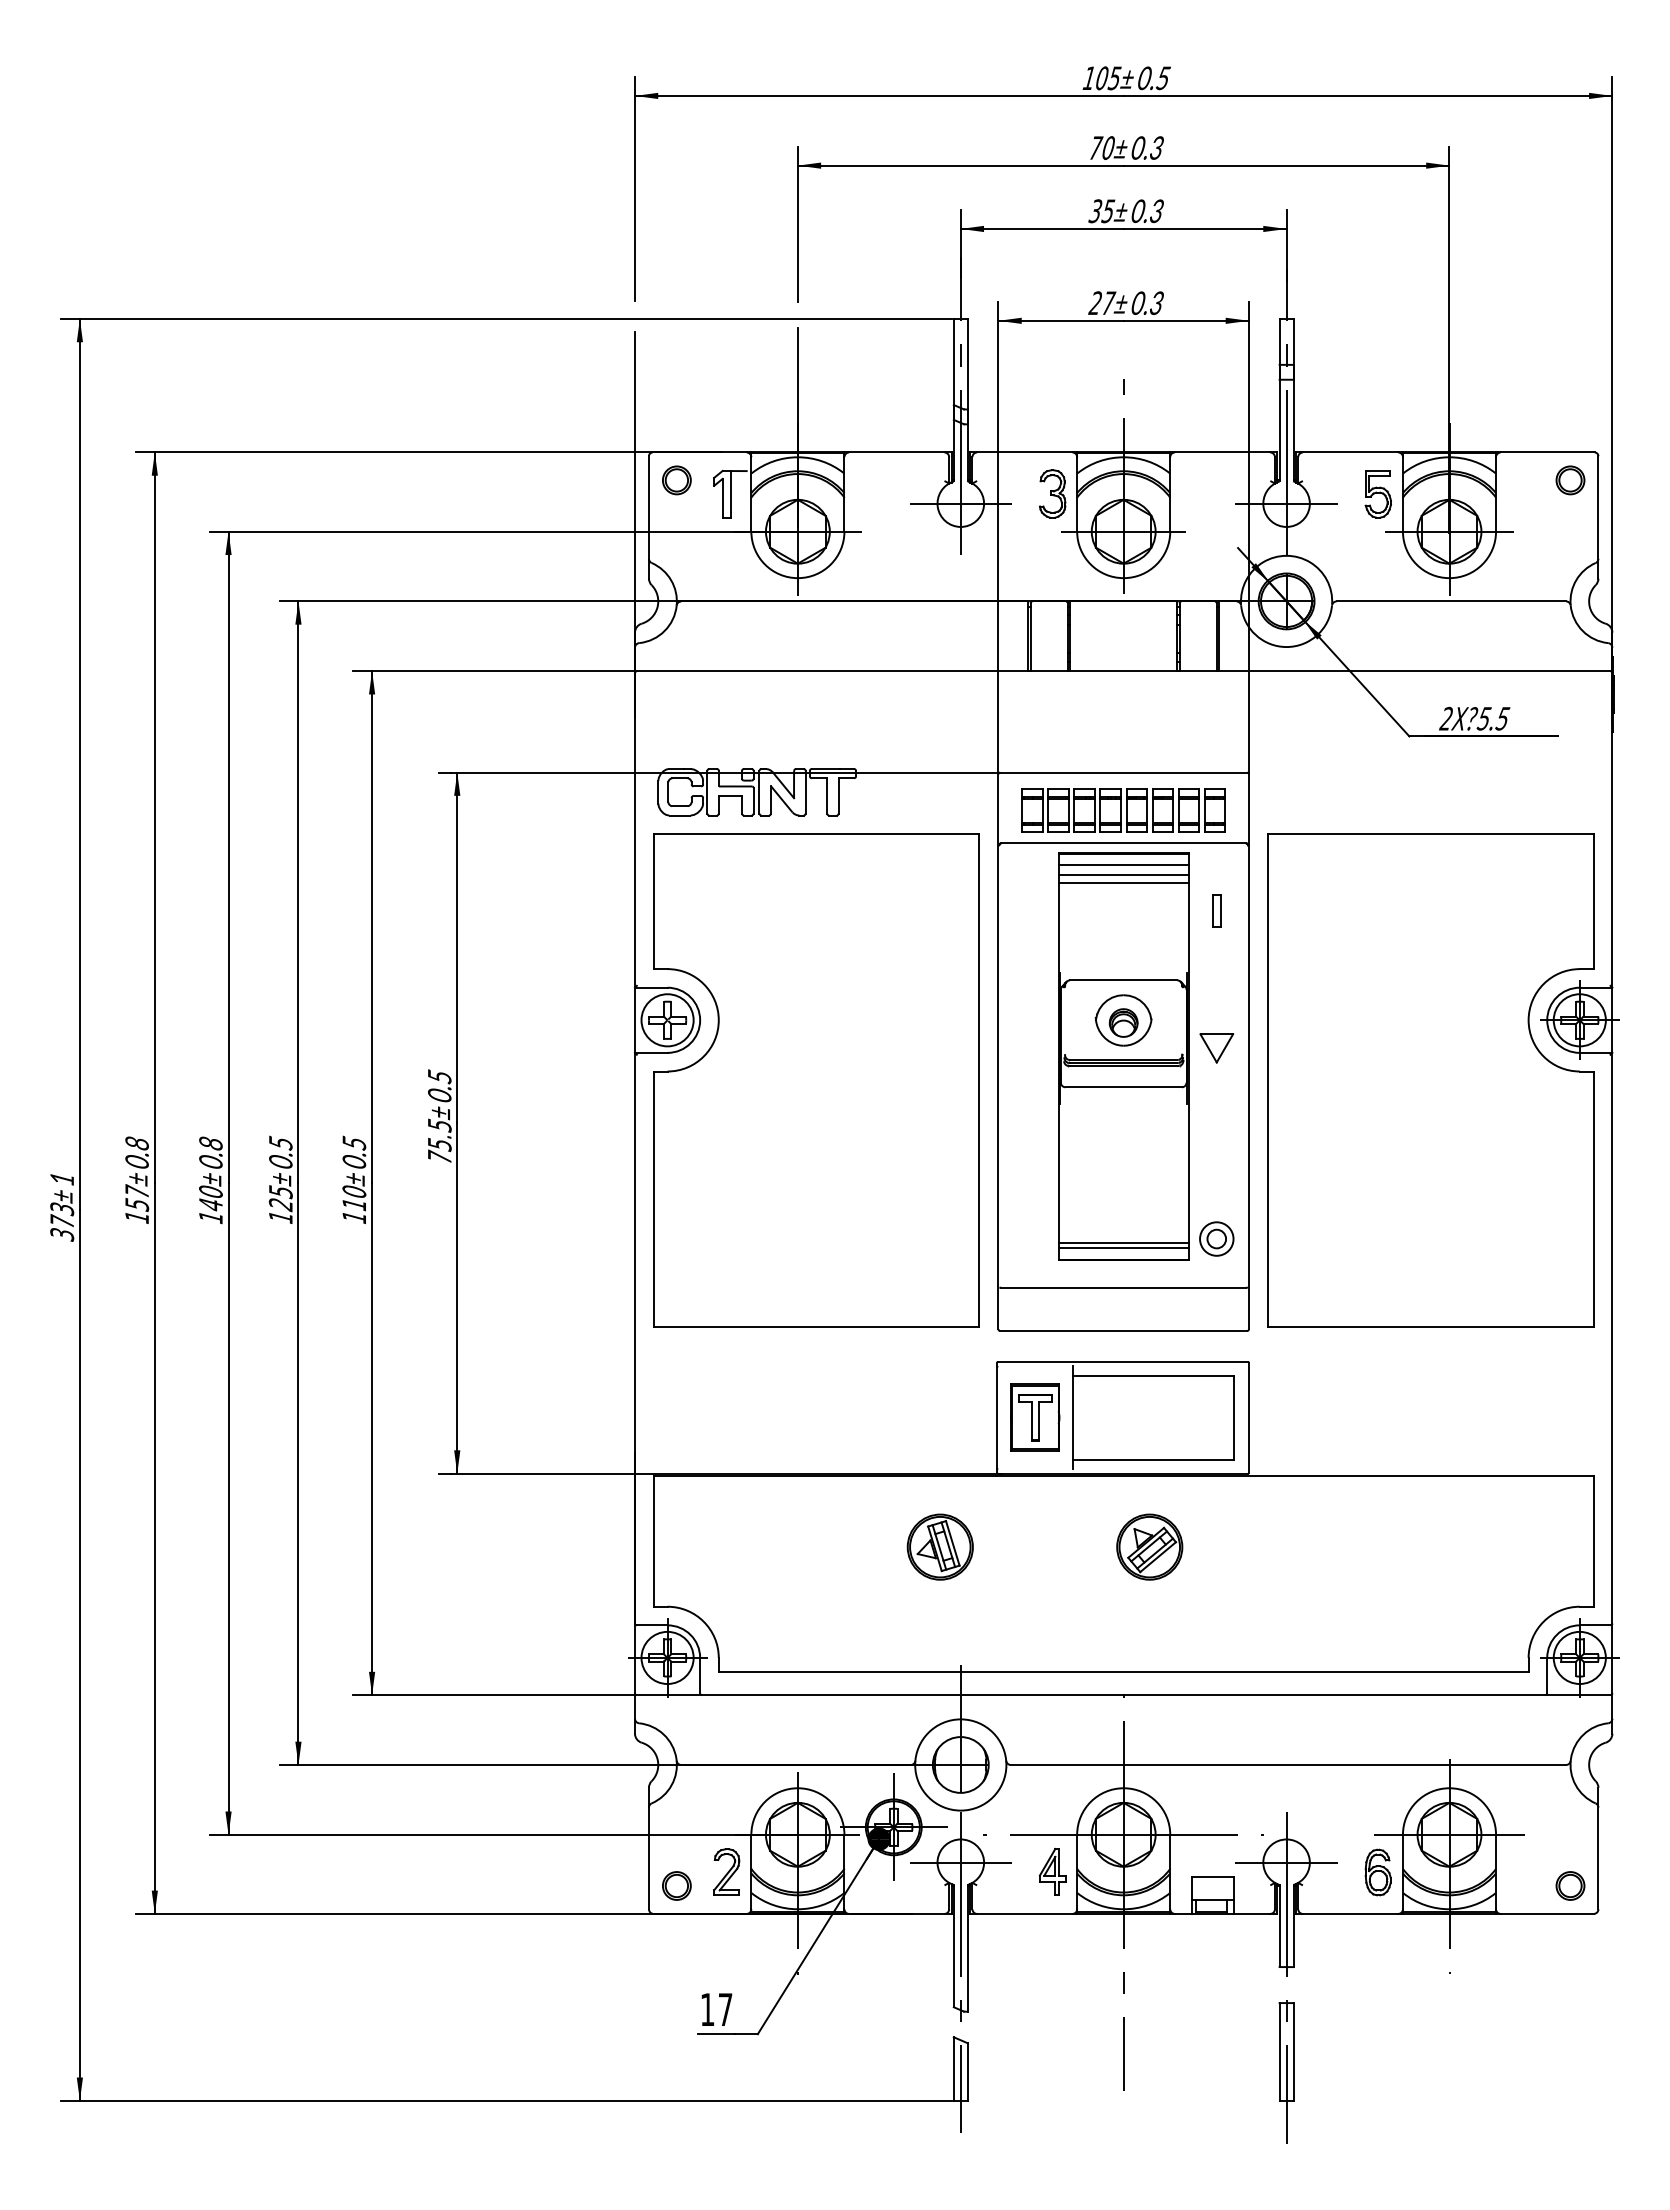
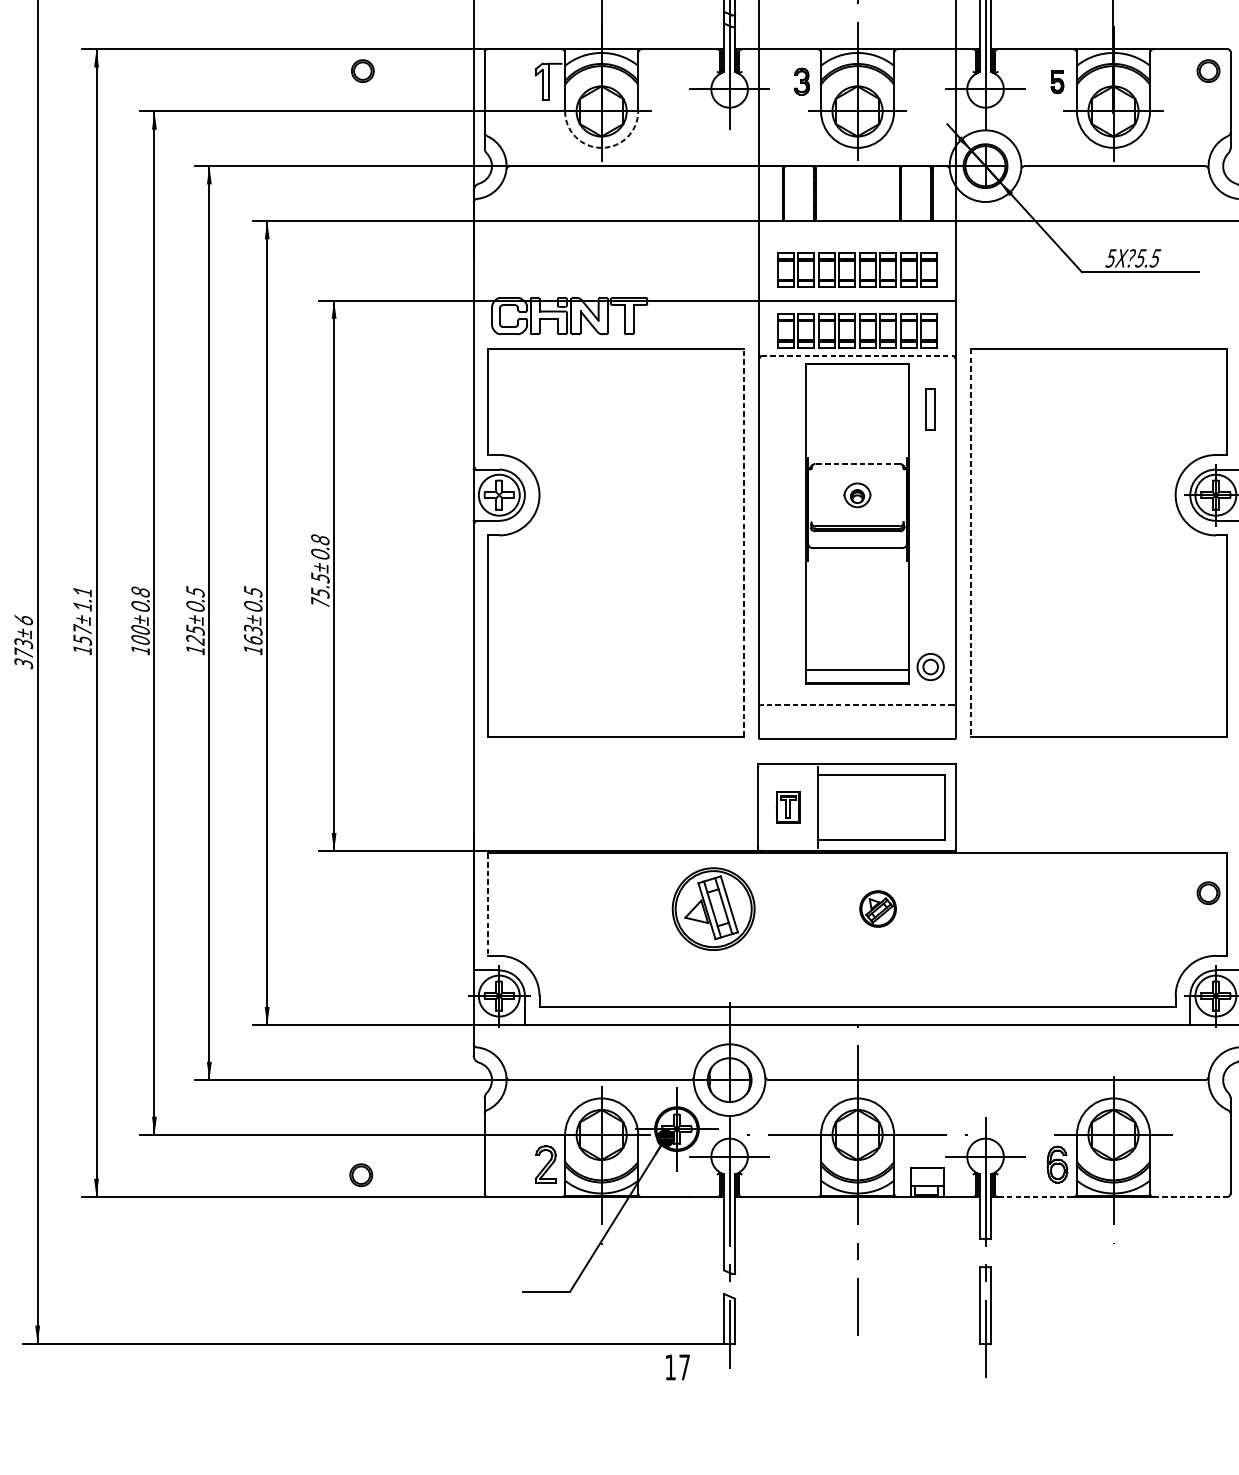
part: (676, 480) -> (362, 71), moved
part: (1052, 493) -> (801, 81), size x0.7
part: (1377, 494) -> (1056, 82), size x0.6
arc: (797, 578) -> (601, 148), solid -> dashed
text: (1446, 718) -> (1111, 258), 2X -> 5X
part: (1123, 733) -> (857, 269), added
line: (1124, 843) -> (858, 356), solid -> dashed
line: (1123, 864) -> (857, 372), removed
line: (1123, 875) -> (857, 381), removed
line: (1123, 883) -> (857, 387), removed
part: (1216, 910) -> (930, 408), size x1.6
line: (1123, 980) -> (857, 463), solid -> dashed
part: (1123, 1020) -> (857, 495), size x0.6
part: (1216, 1048) -> (930, 517), removed
text: (439, 1076) -> (320, 539), 0.5 -> 0.8
line: (979, 1080) -> (744, 542), solid -> dashed
line: (1267, 1080) -> (970, 542), solid -> dashed
text: (136, 1152) -> (82, 599), 0.8 -> 1.1
text: (61, 1178) -> (23, 619), 1 -> 6
text: (354, 1198) -> (253, 635), 110 -> 163
text: (210, 1204) -> (140, 639), 140 -> 100
line: (1123, 1248) -> (857, 674), removed
line: (1123, 1287) -> (857, 705), solid -> dashed
part: (1035, 1417) -> (788, 807), size x0.6
line: (653, 1542) -> (488, 905), solid -> dashed
part: (939, 1546) -> (712, 908), size x1.6
part: (1149, 1546) -> (877, 908), size x0.7
part: (1052, 1871) -> (801, 1163), removed
part: (676, 1885) -> (360, 1174), moved
part: (1570, 1885) -> (1208, 892), moved
line: (1350, 1913) -> (1035, 1196), solid -> dashed
line: (1547, 1913) -> (1190, 1196), solid -> dashed
text: (716, 2009) -> (677, 1367), moved

